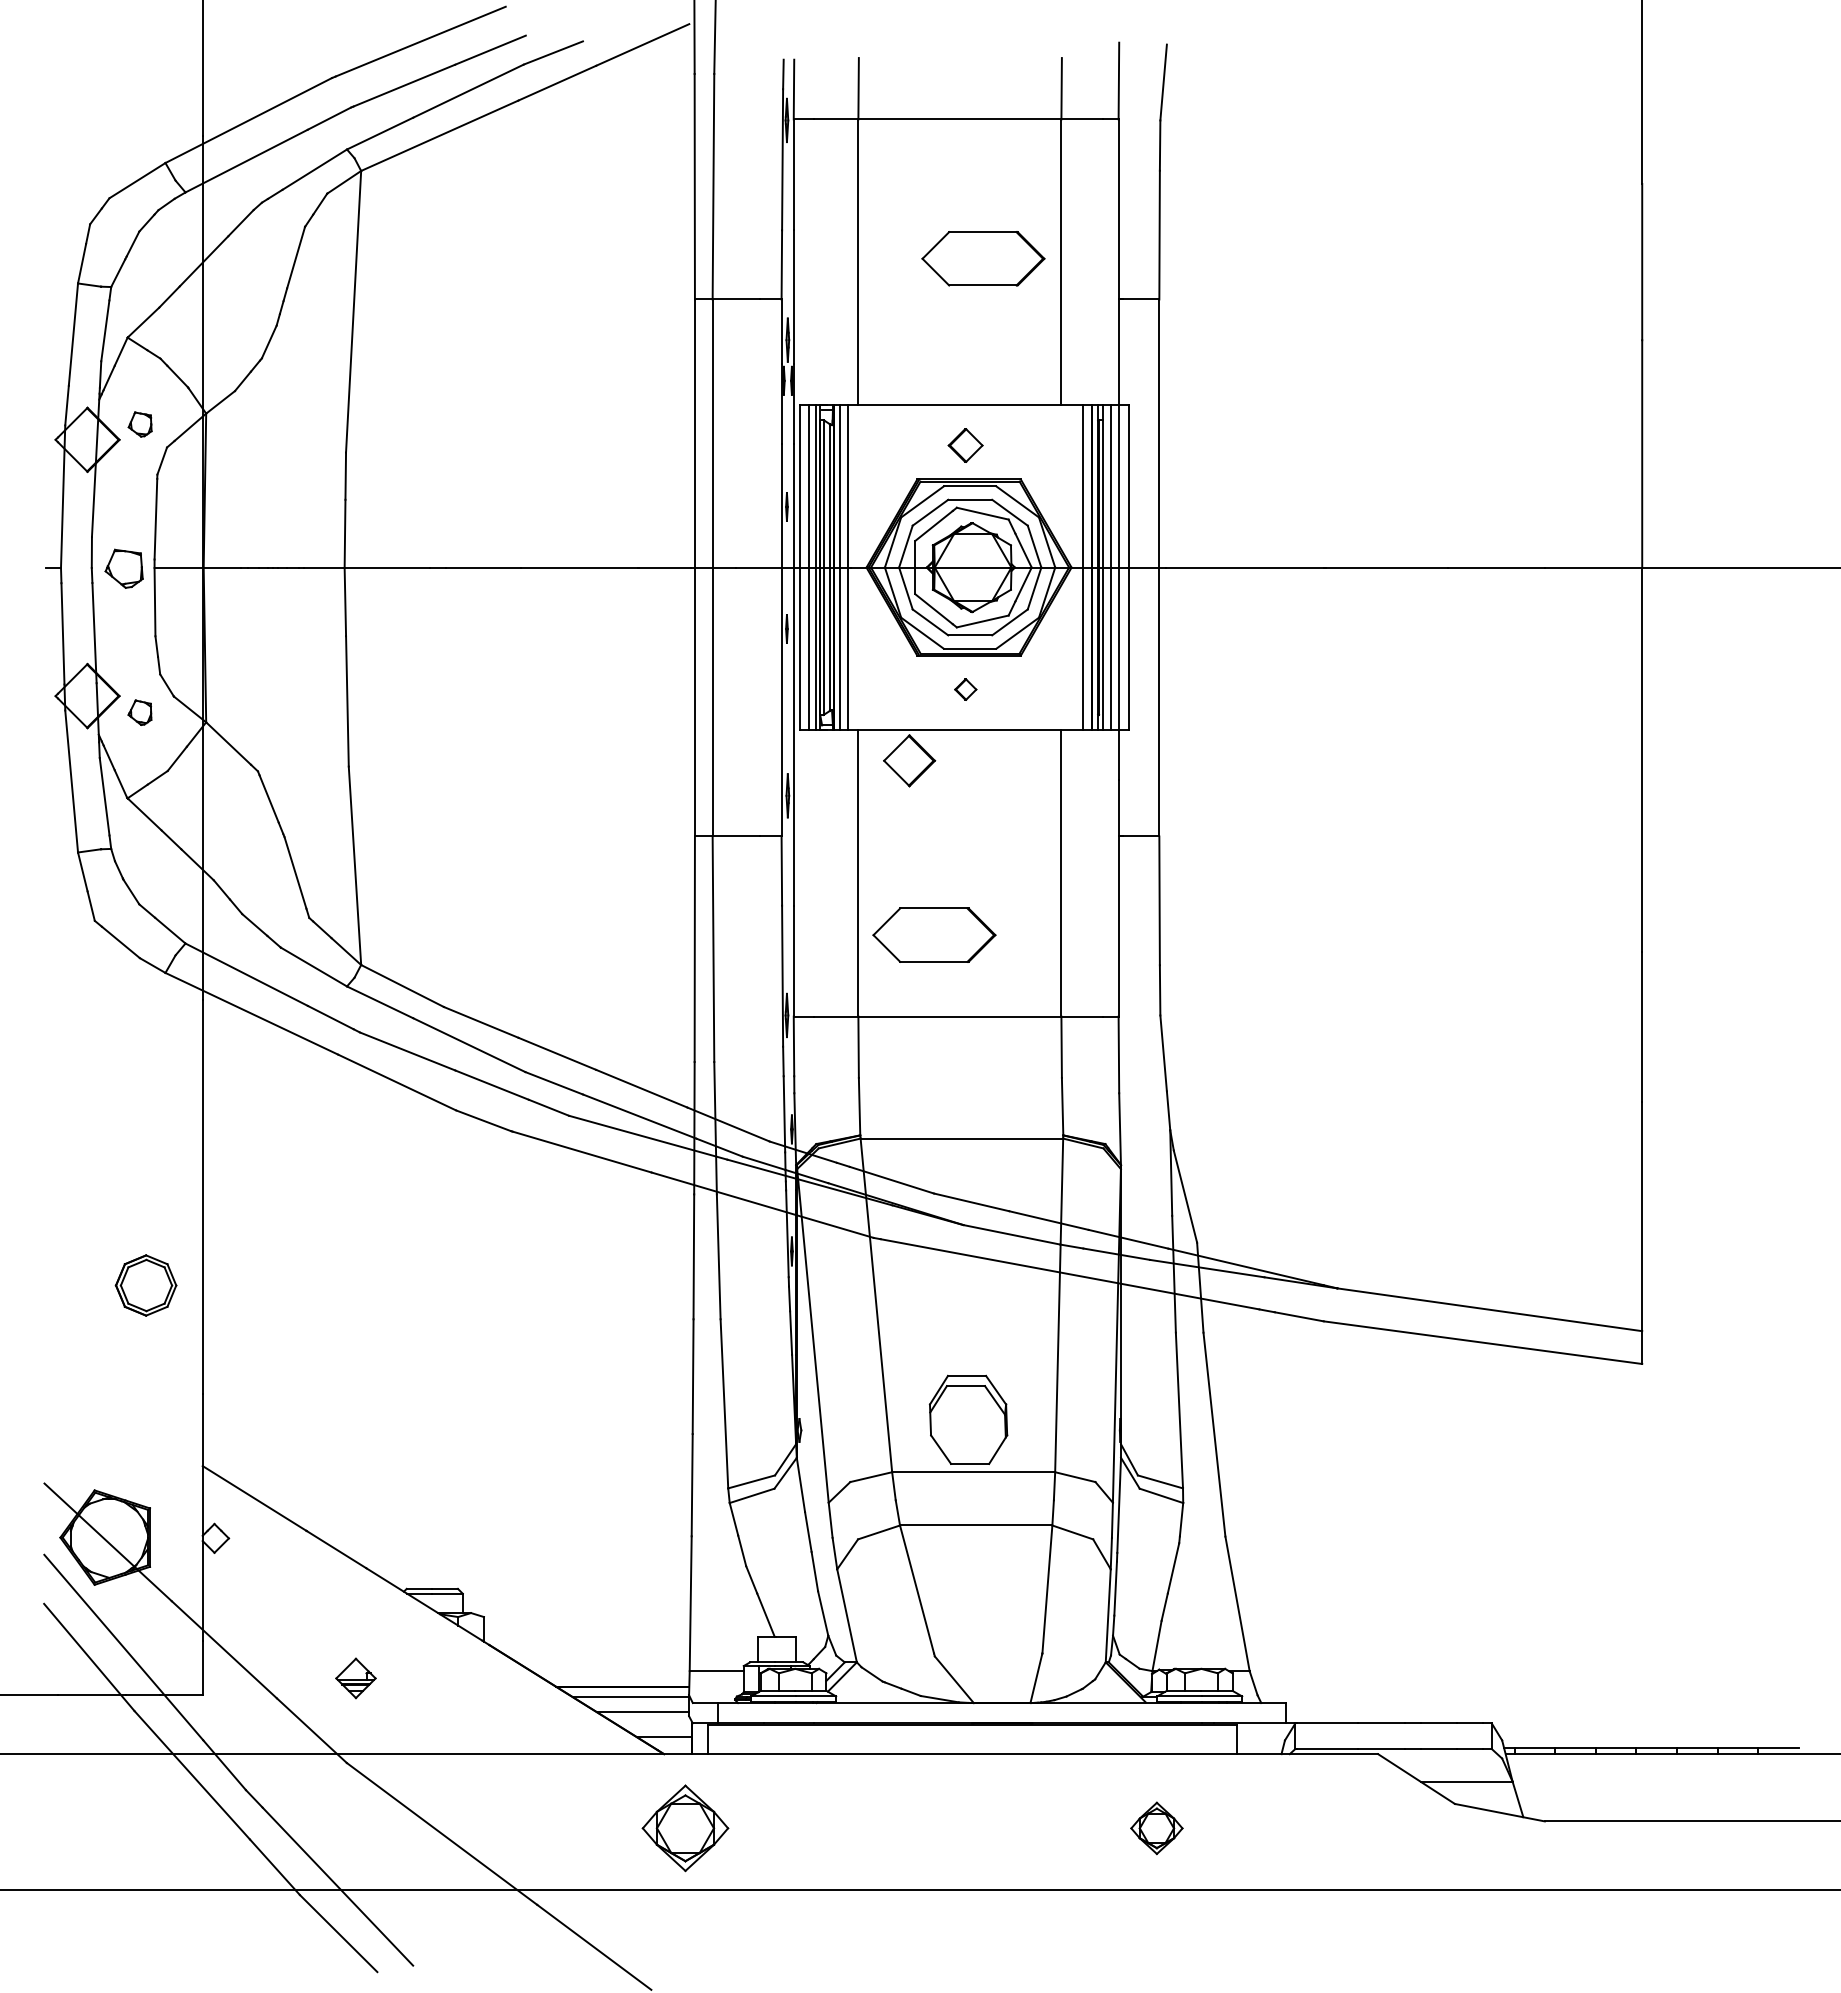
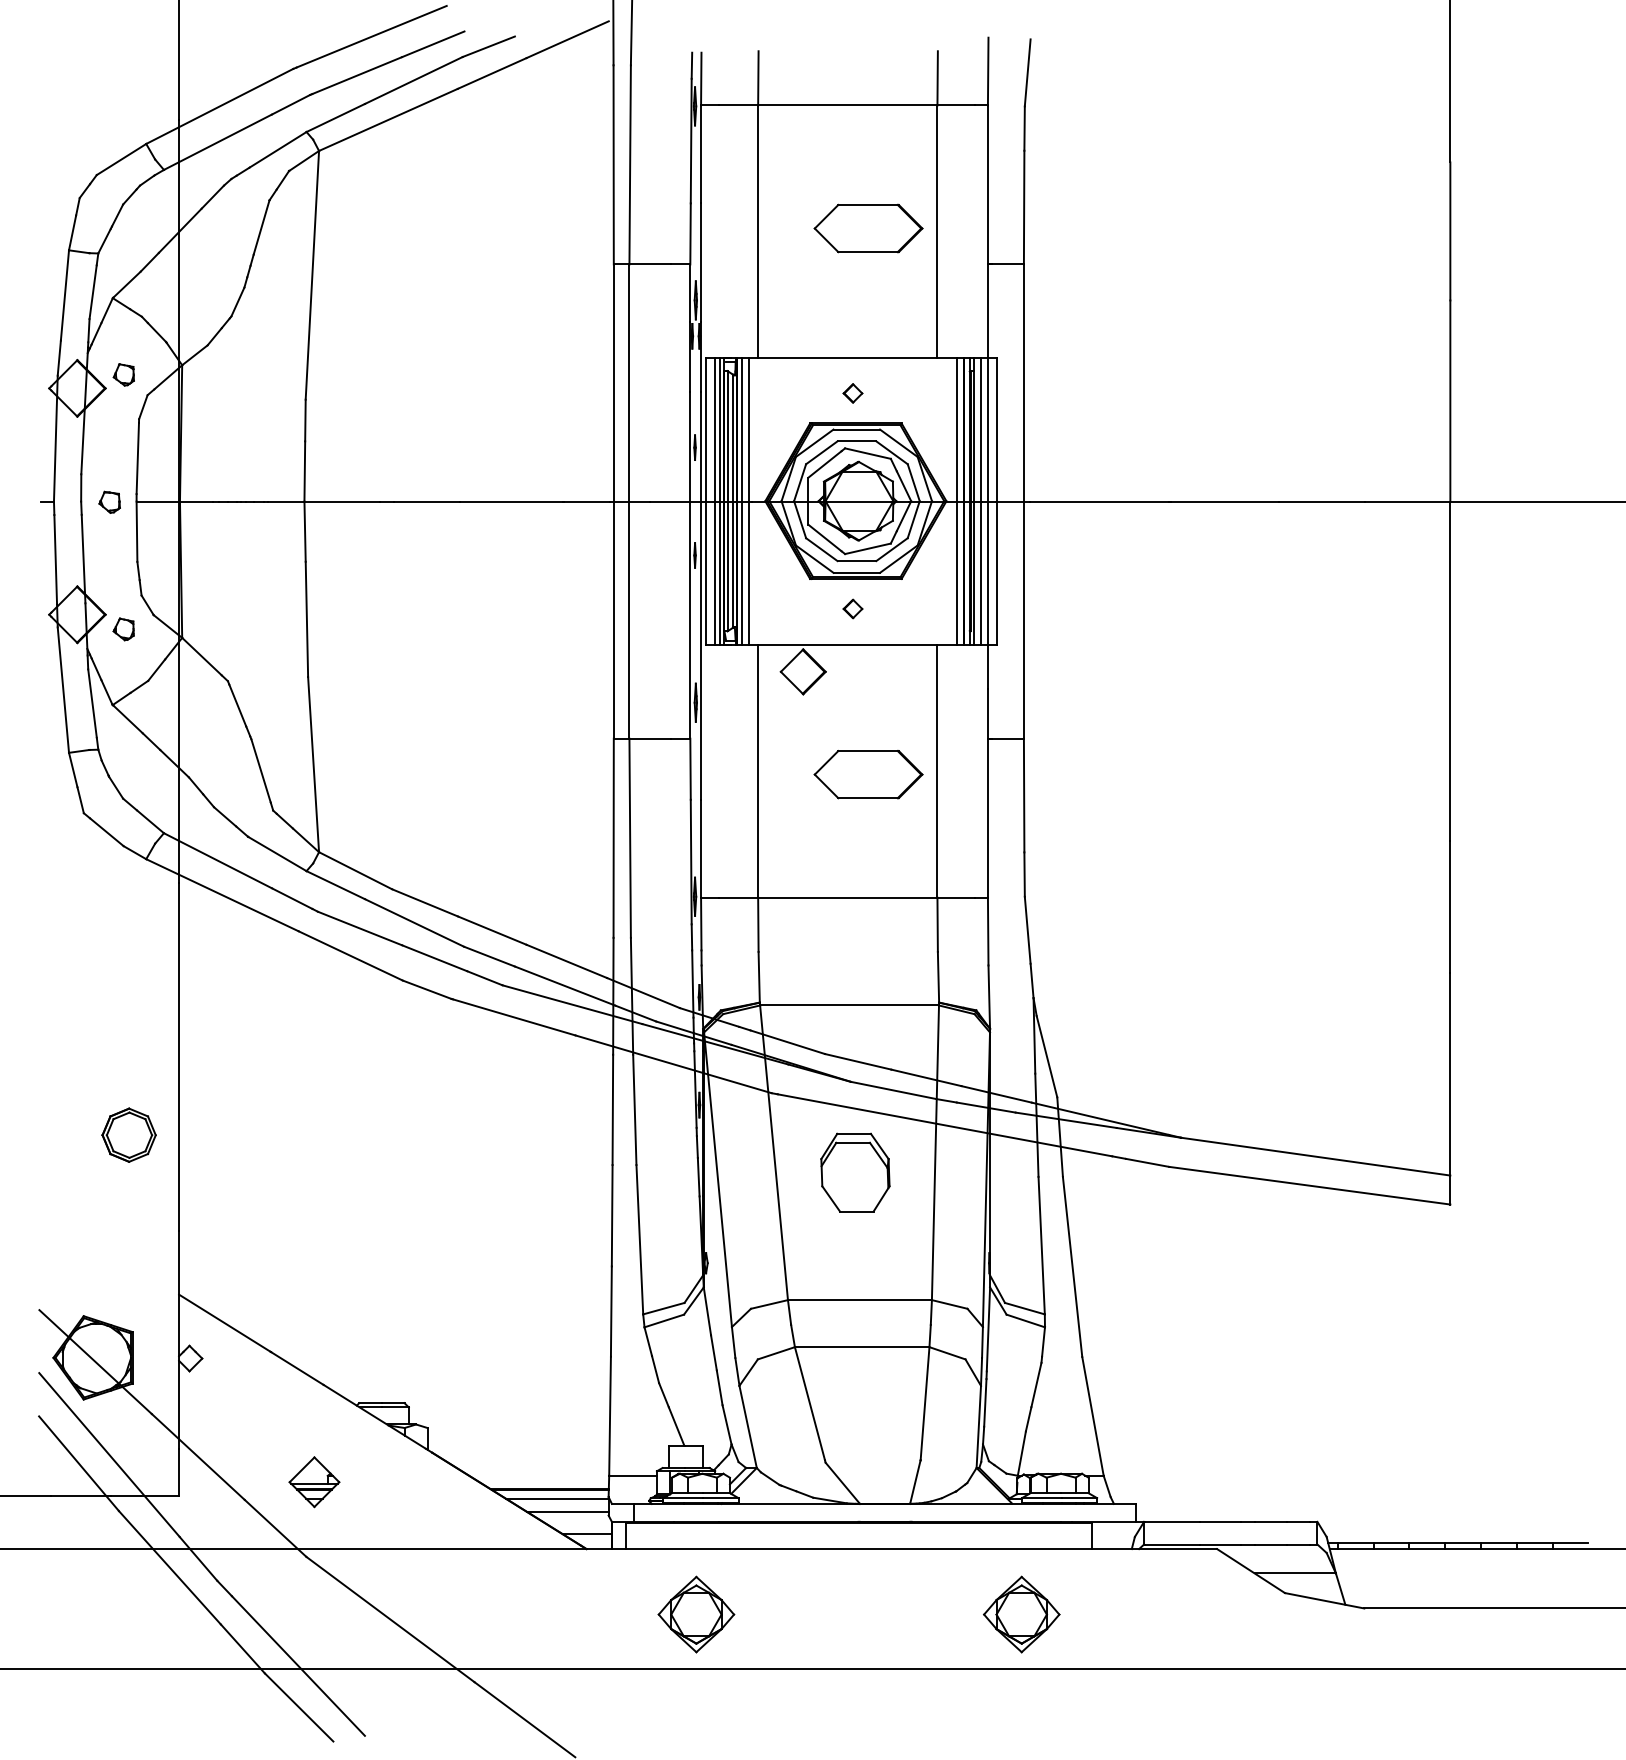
part: (965, 445) -> (852, 393), size x0.62
part: (123, 568) -> (109, 502), size x0.62
part: (934, 934) -> (868, 774), moved
part: (968, 1419) -> (855, 1172), moved
part: (355, 1678) -> (314, 1482), size x1.43
part: (685, 1828) -> (696, 1614), moved
part: (1156, 1828) -> (1021, 1614), size x1.67

